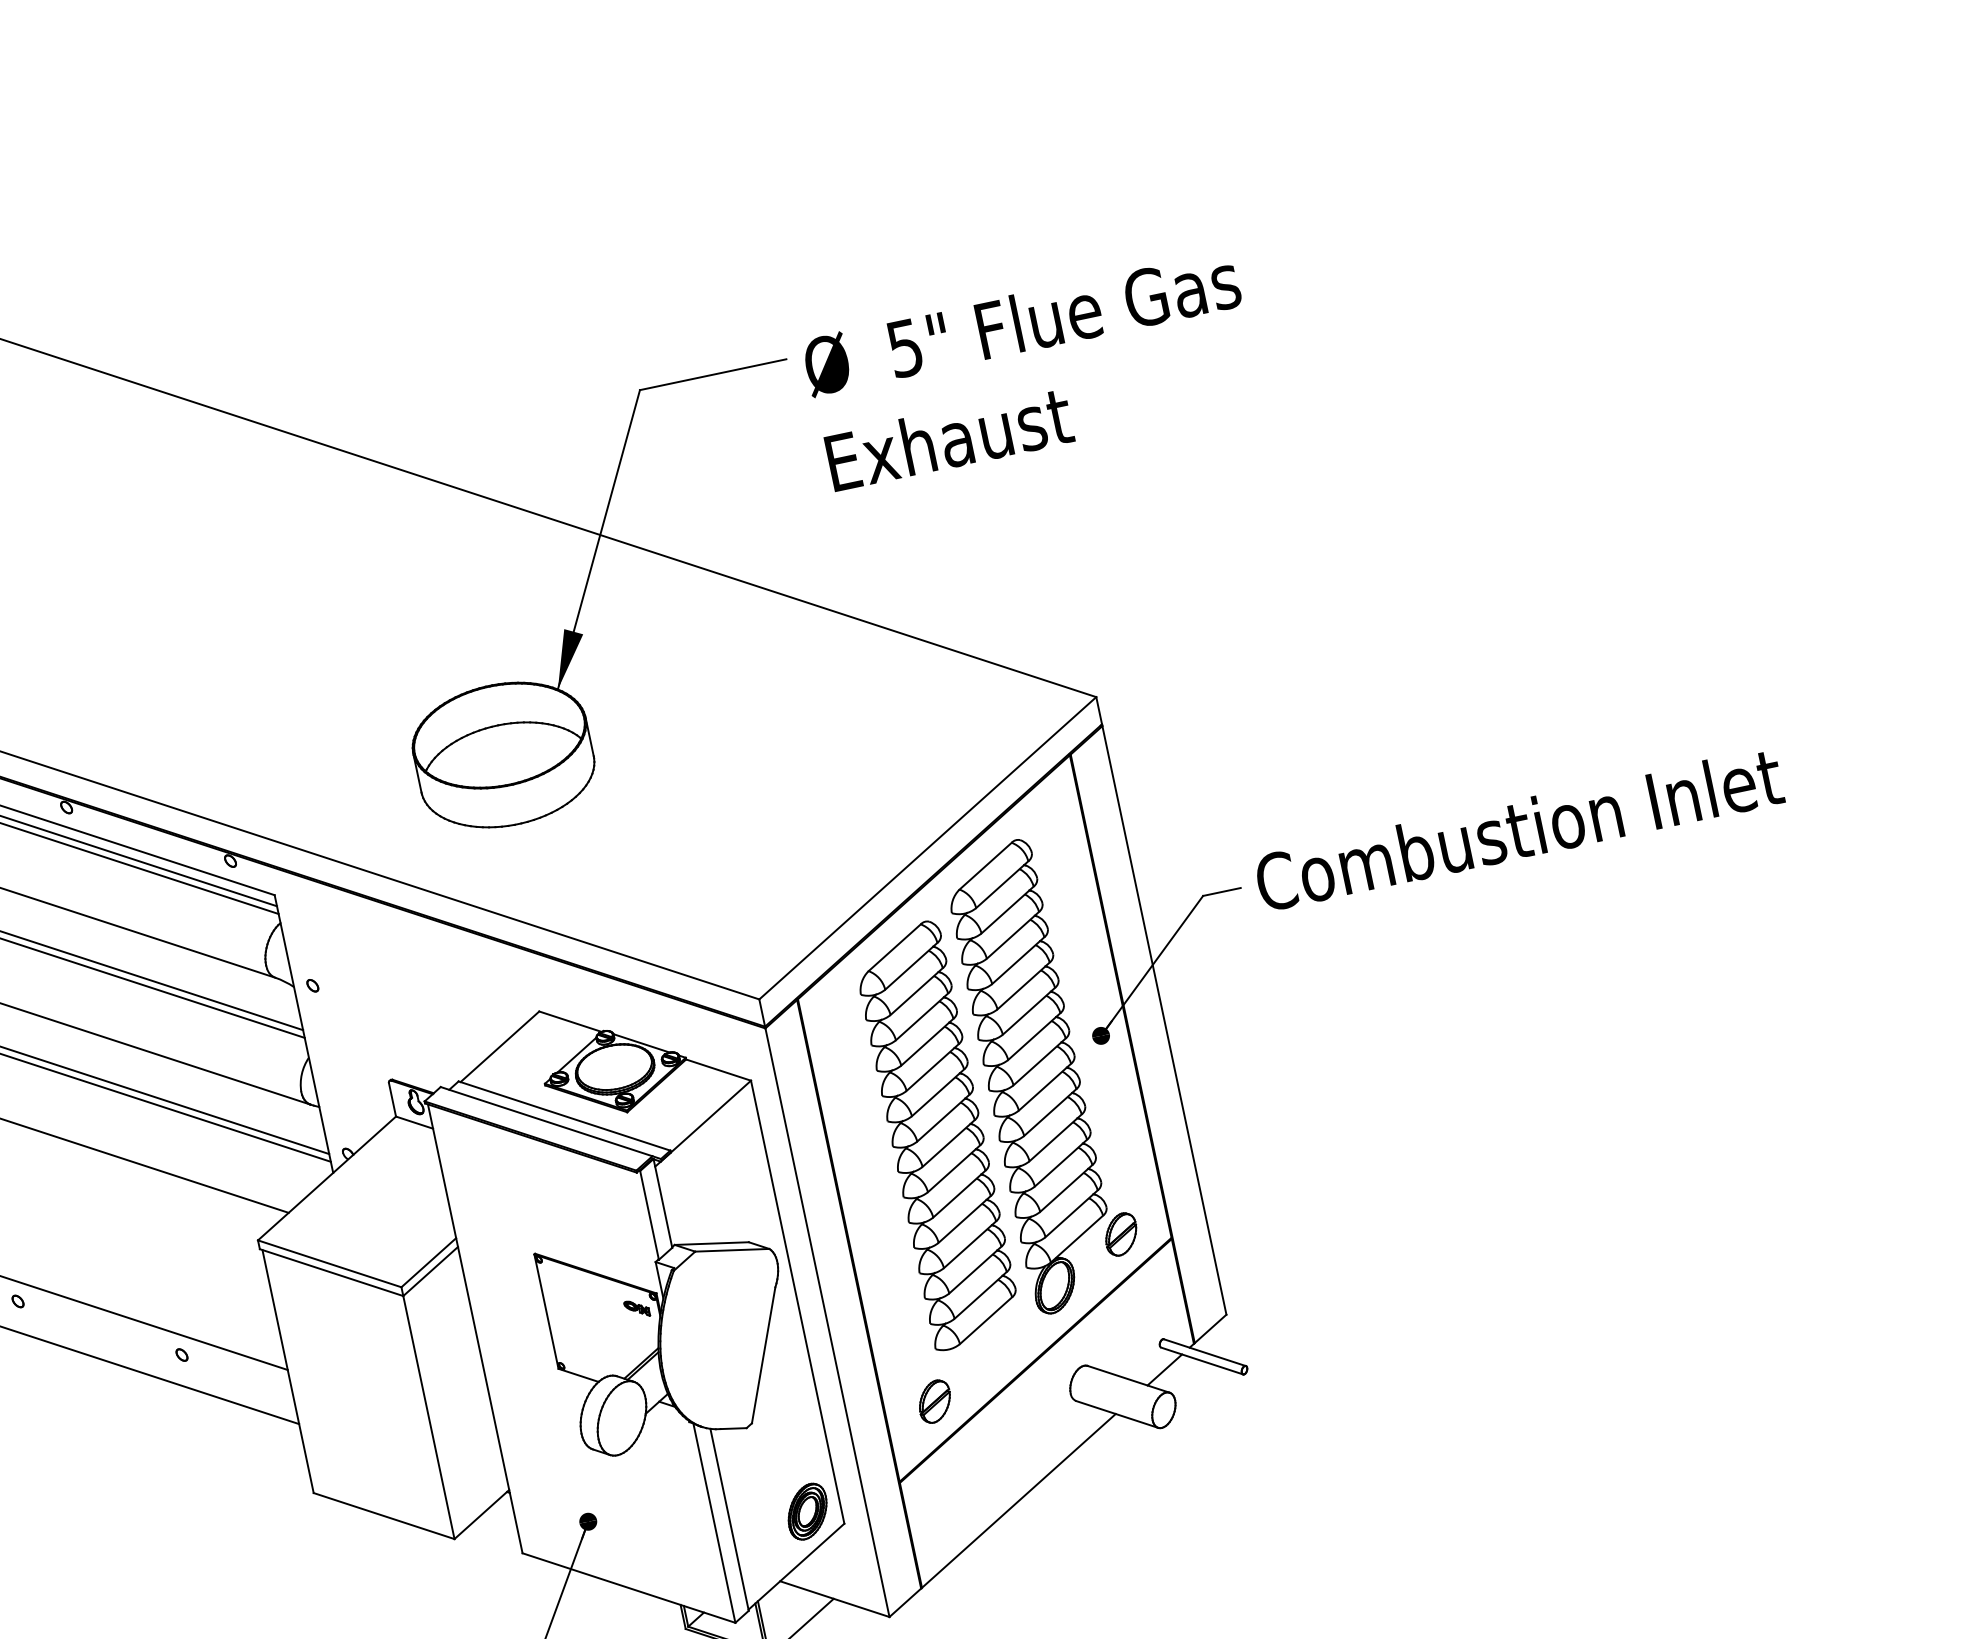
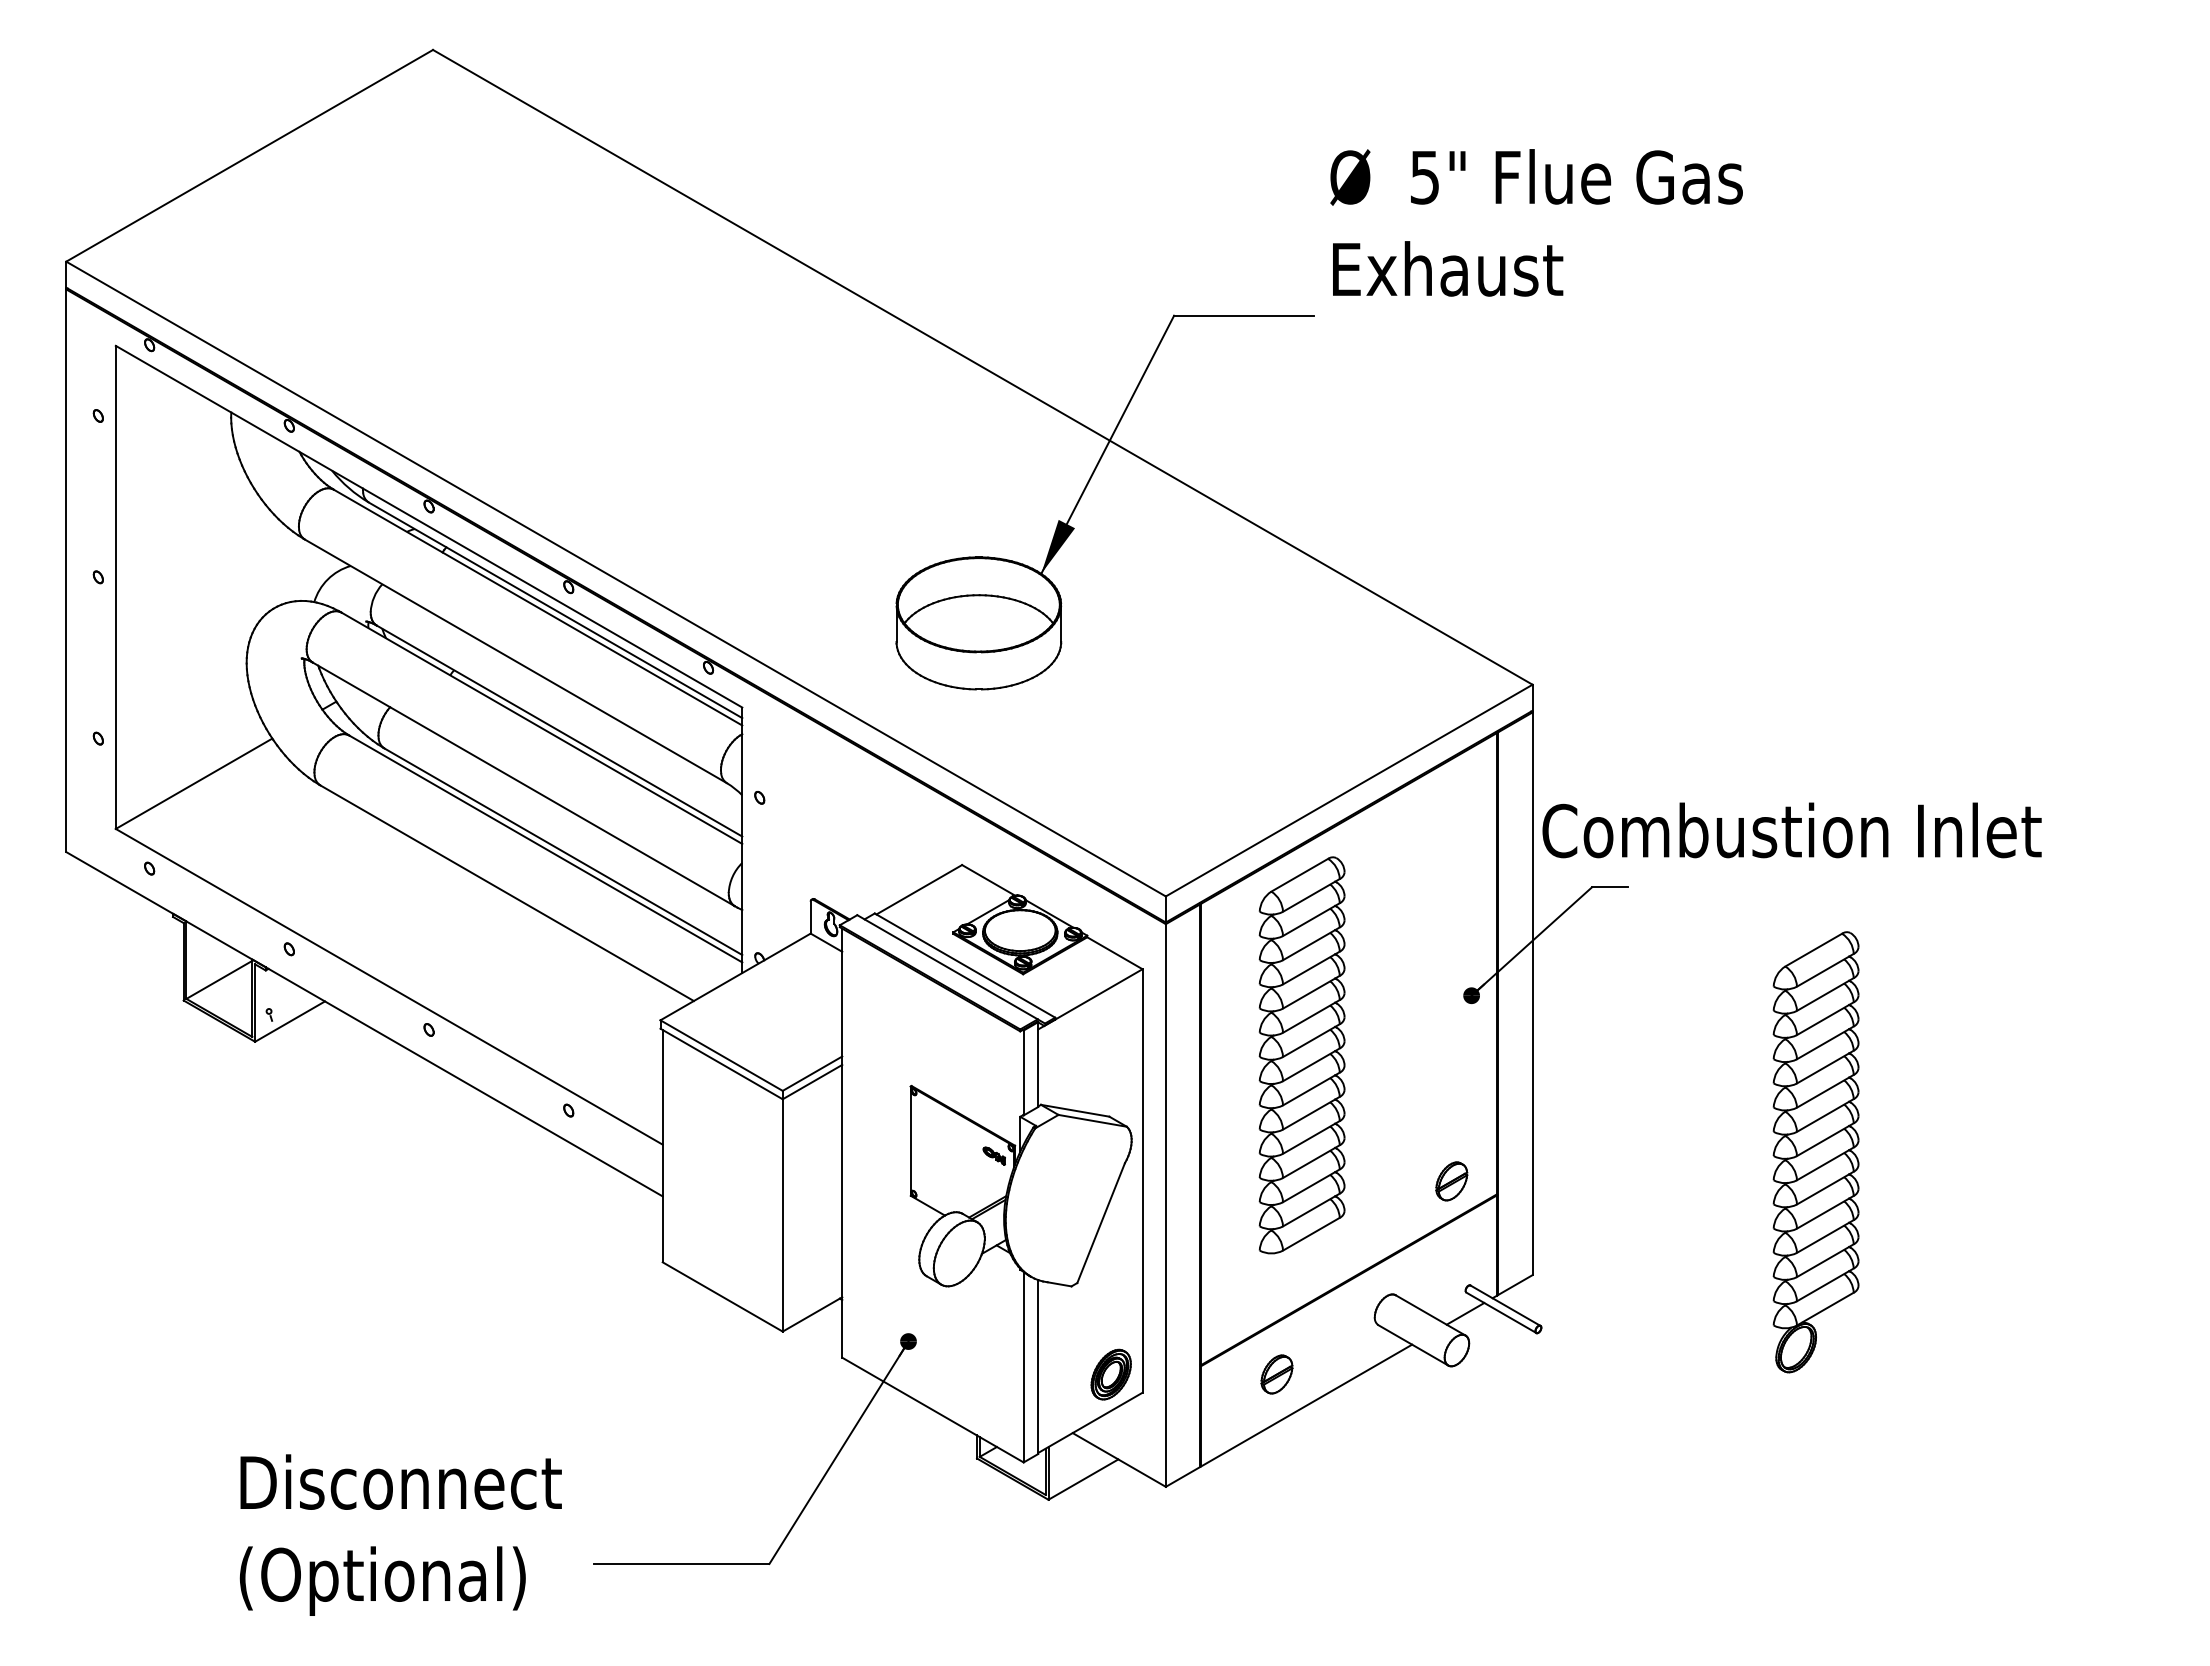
text: (1031, 370) -> (1536, 222), moved
text: (1518, 829) -> (1791, 830), moved
part: (1032, 1077) -> (1815, 1152), moved
part: (934, 1401) -> (1276, 1374), moved

